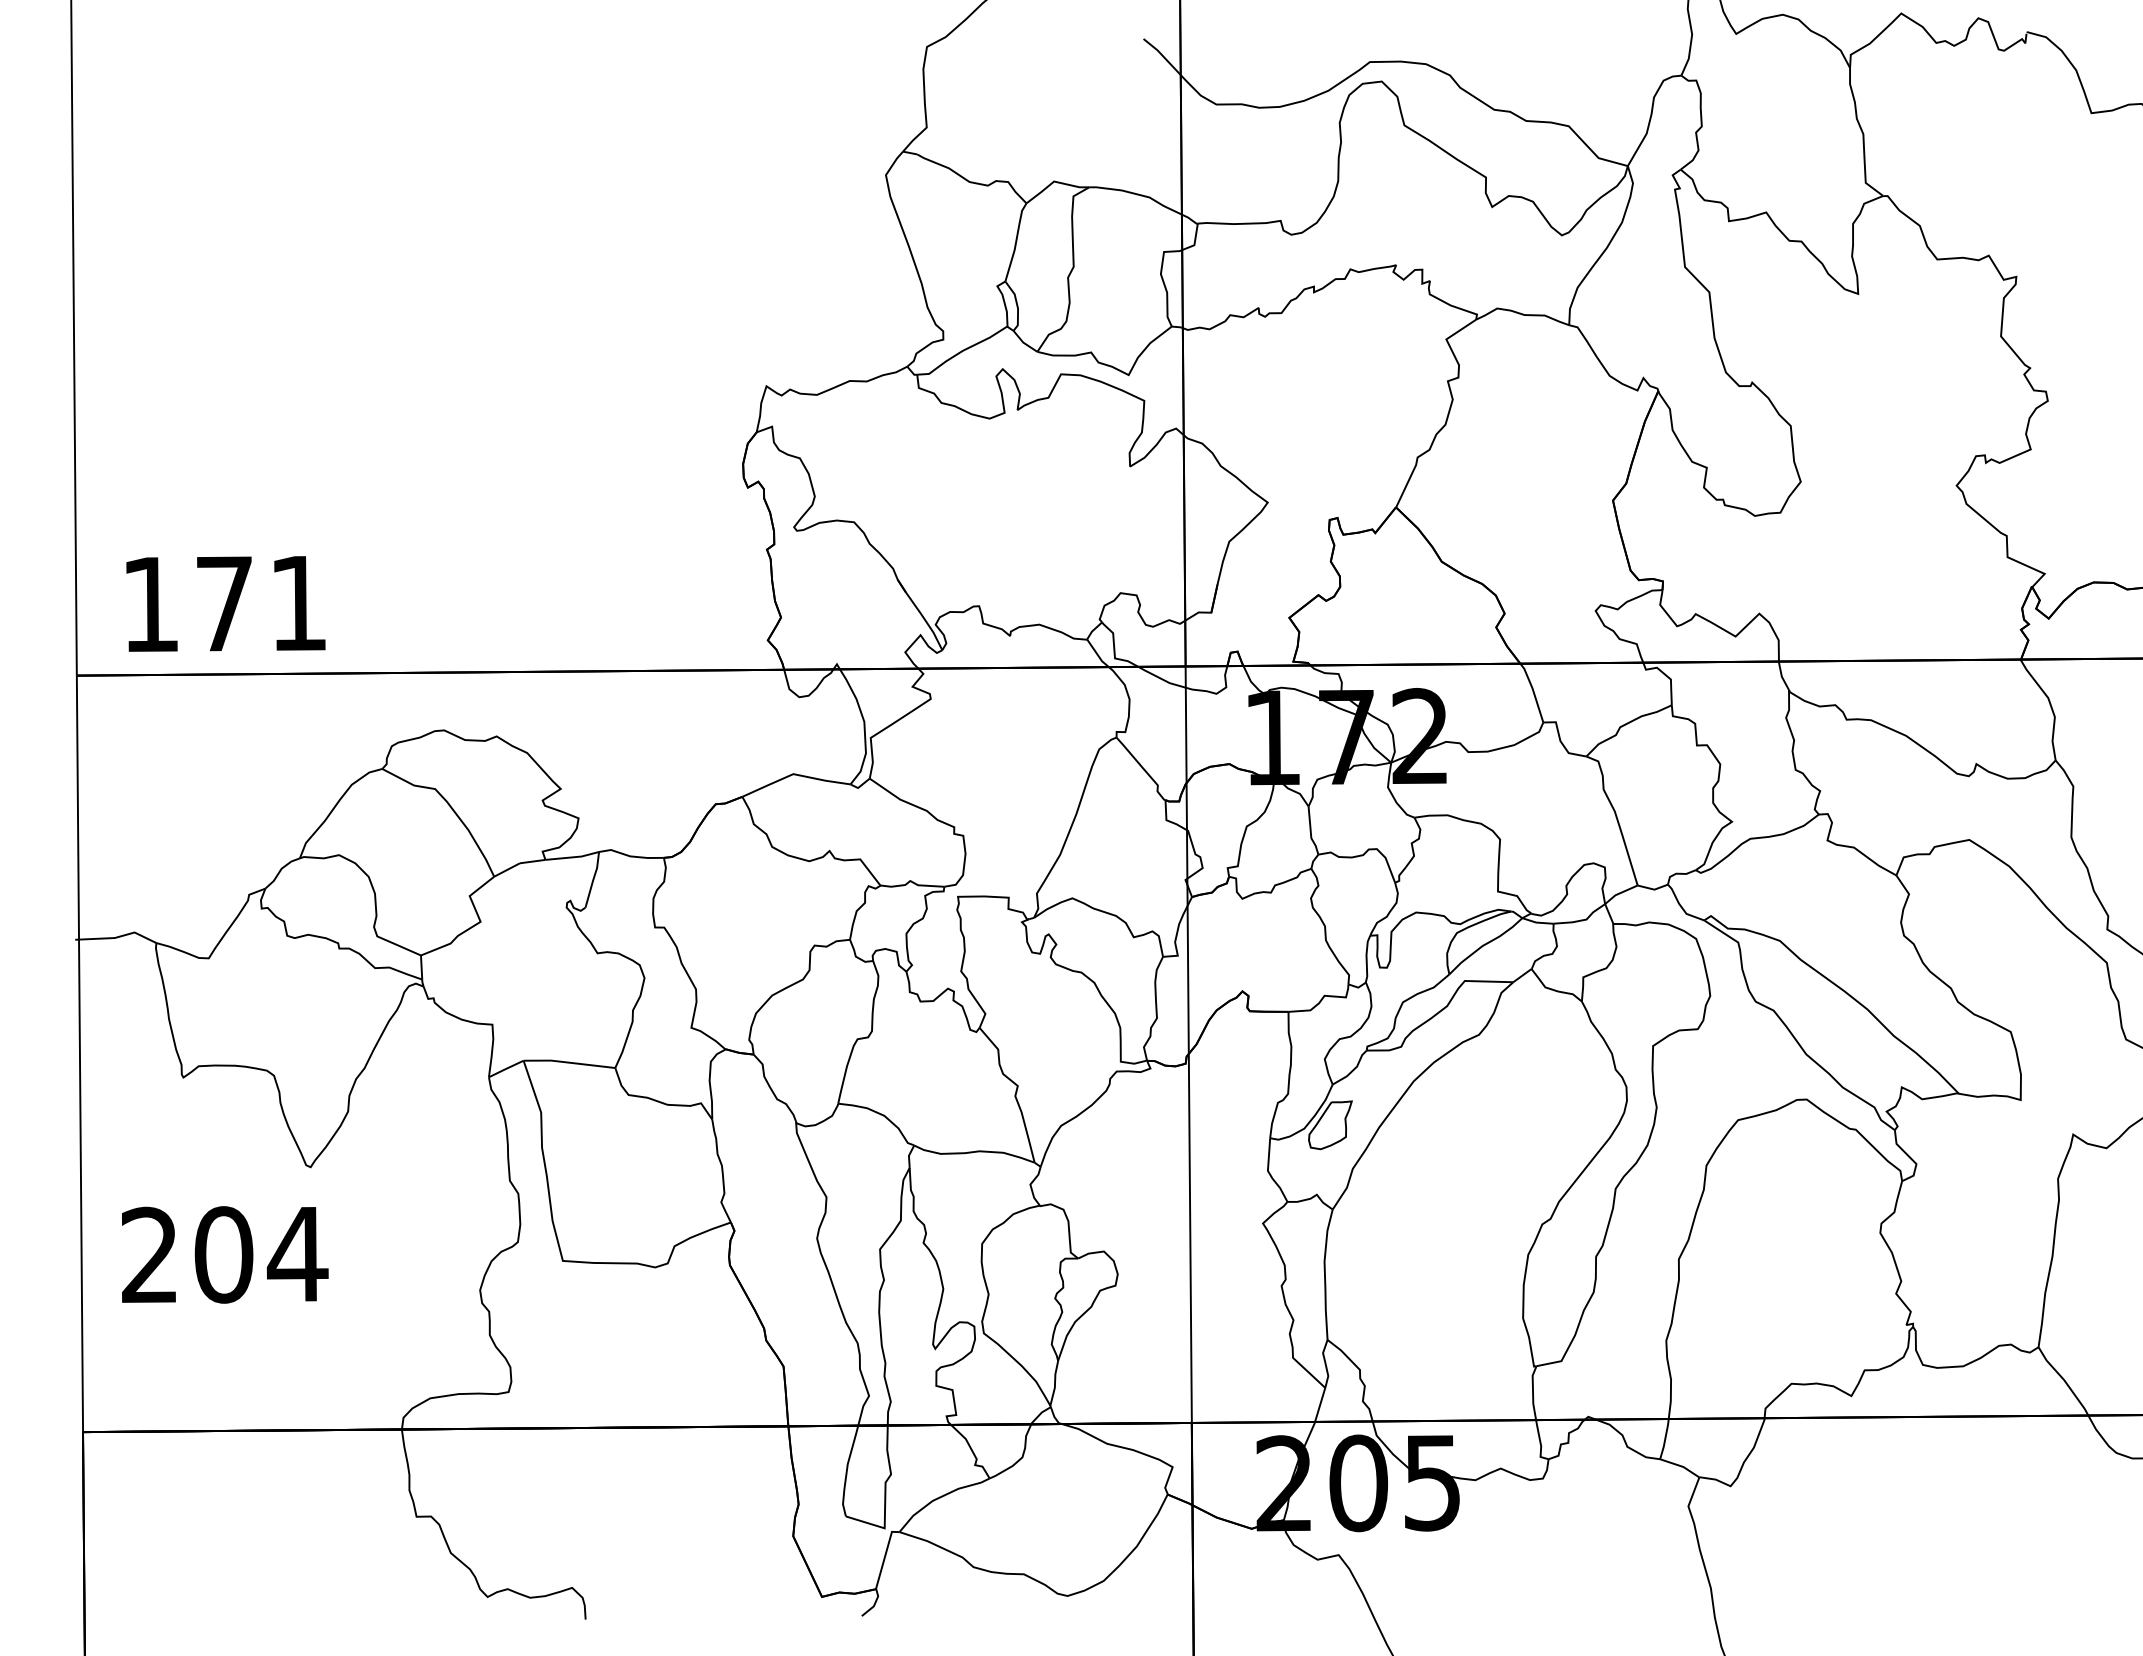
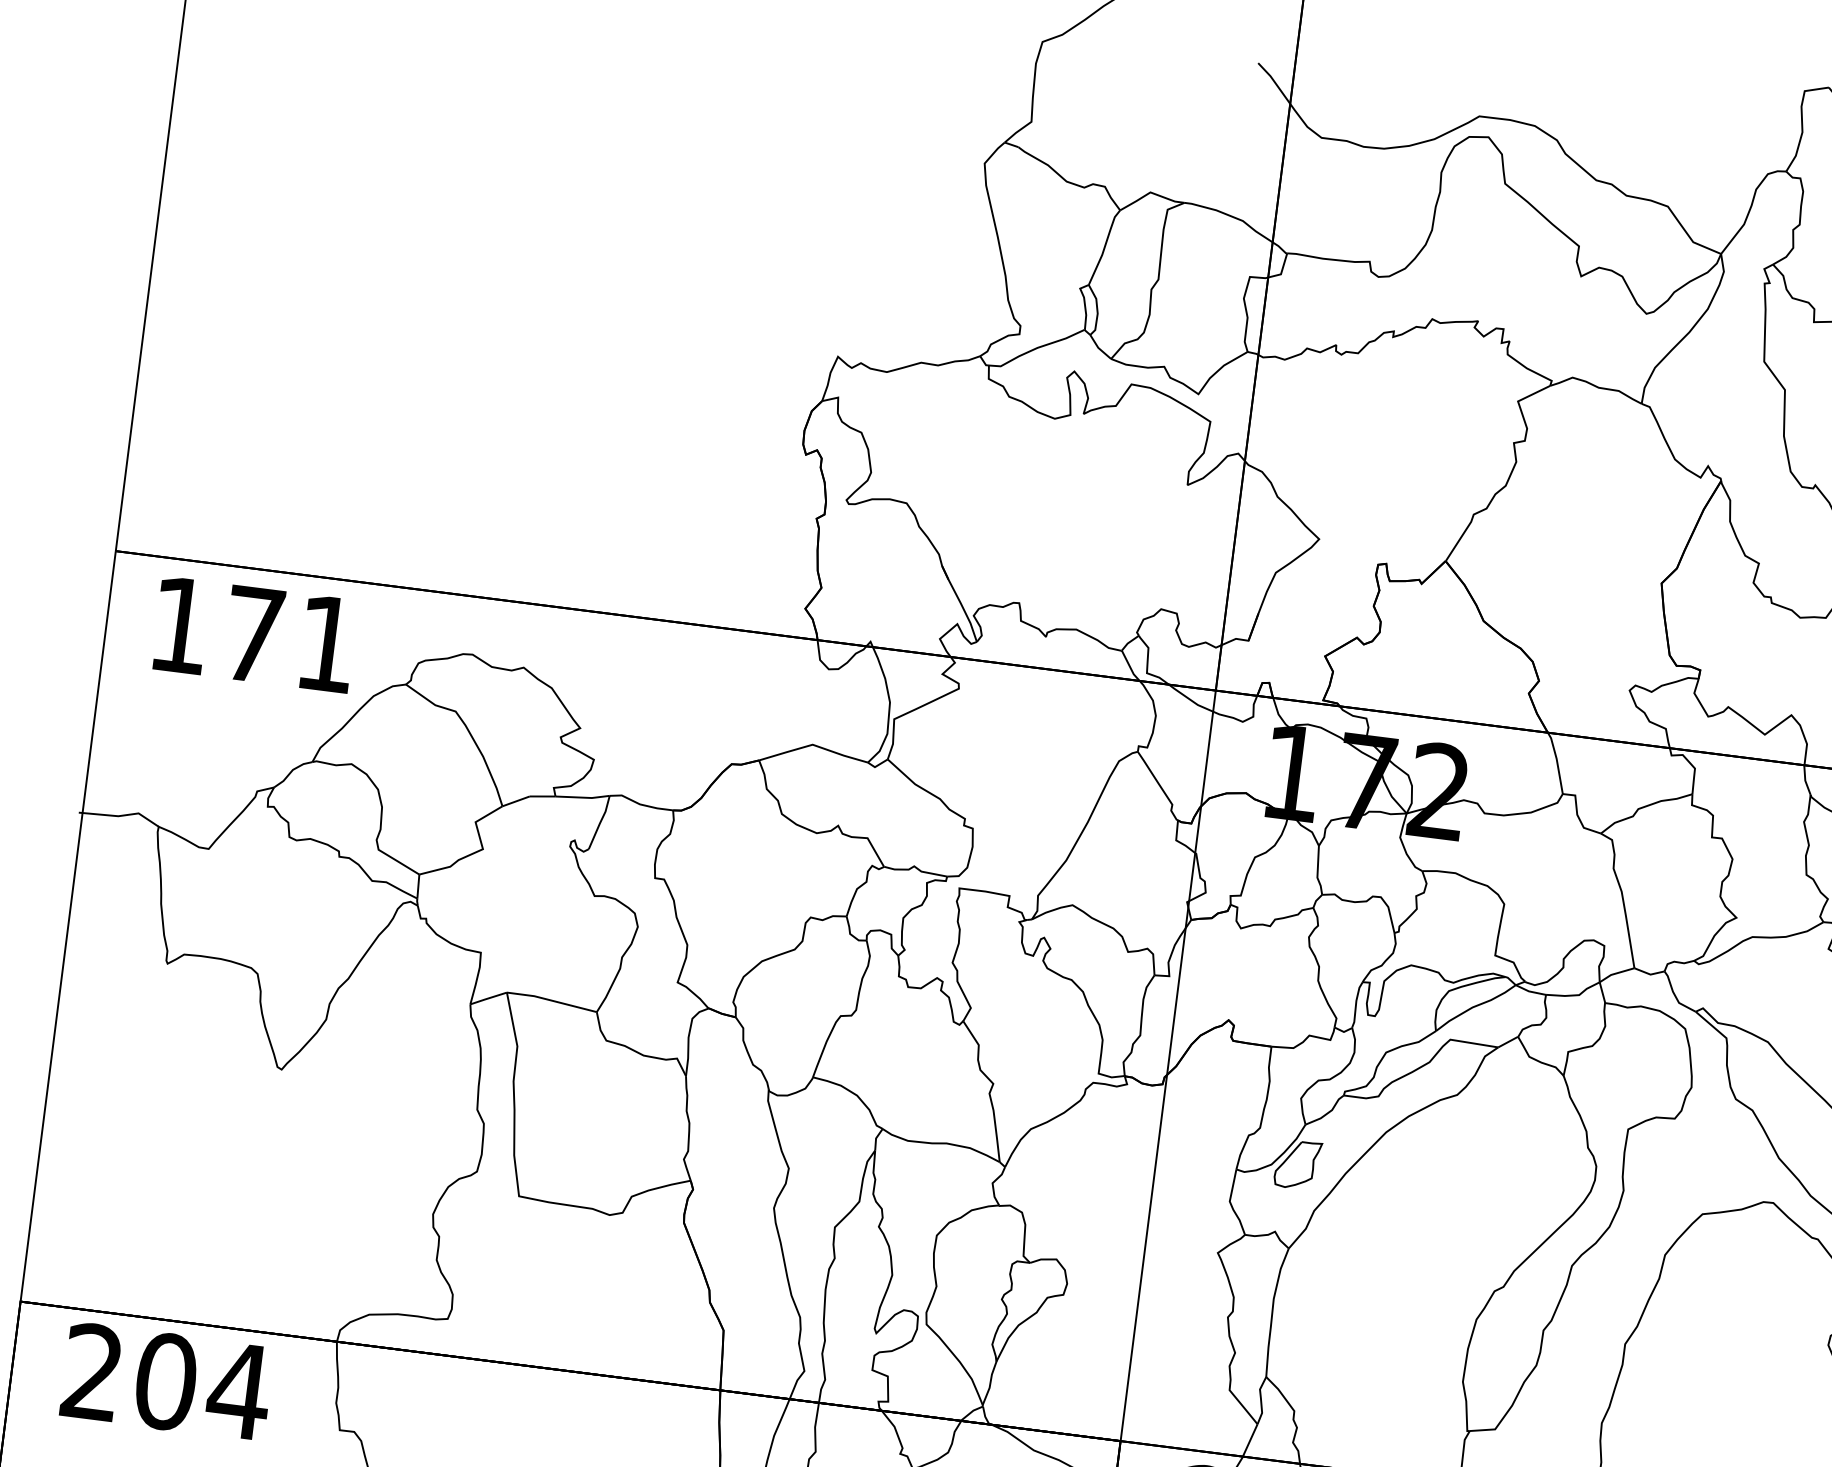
text: (225, 603) -> (254, 634), moved
text: (225, 1254) -> (167, 1381), moved

